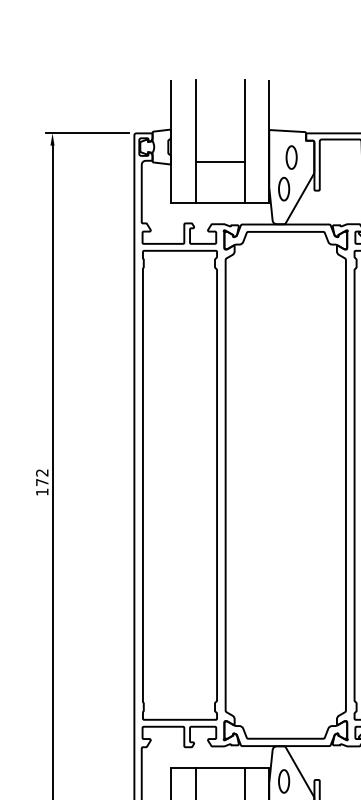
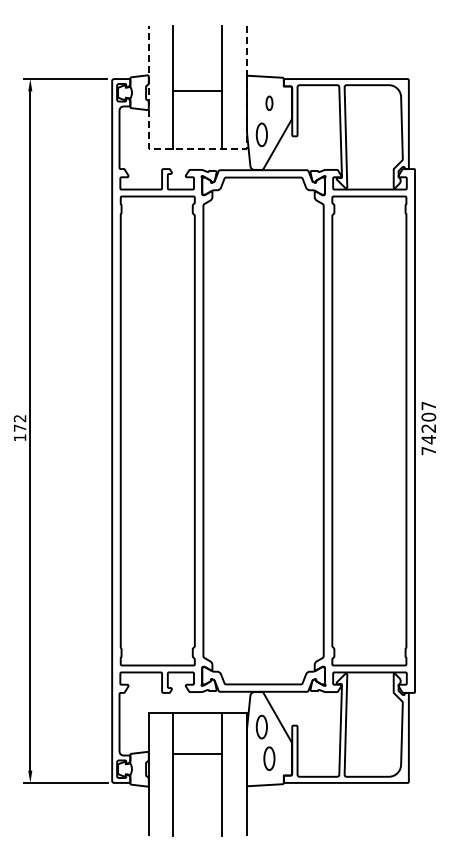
part: (291, 157) -> (269, 103), size x0.6
line: (219, 161) -> (197, 90), moved
line: (219, 202) -> (197, 148), solid -> dashed

